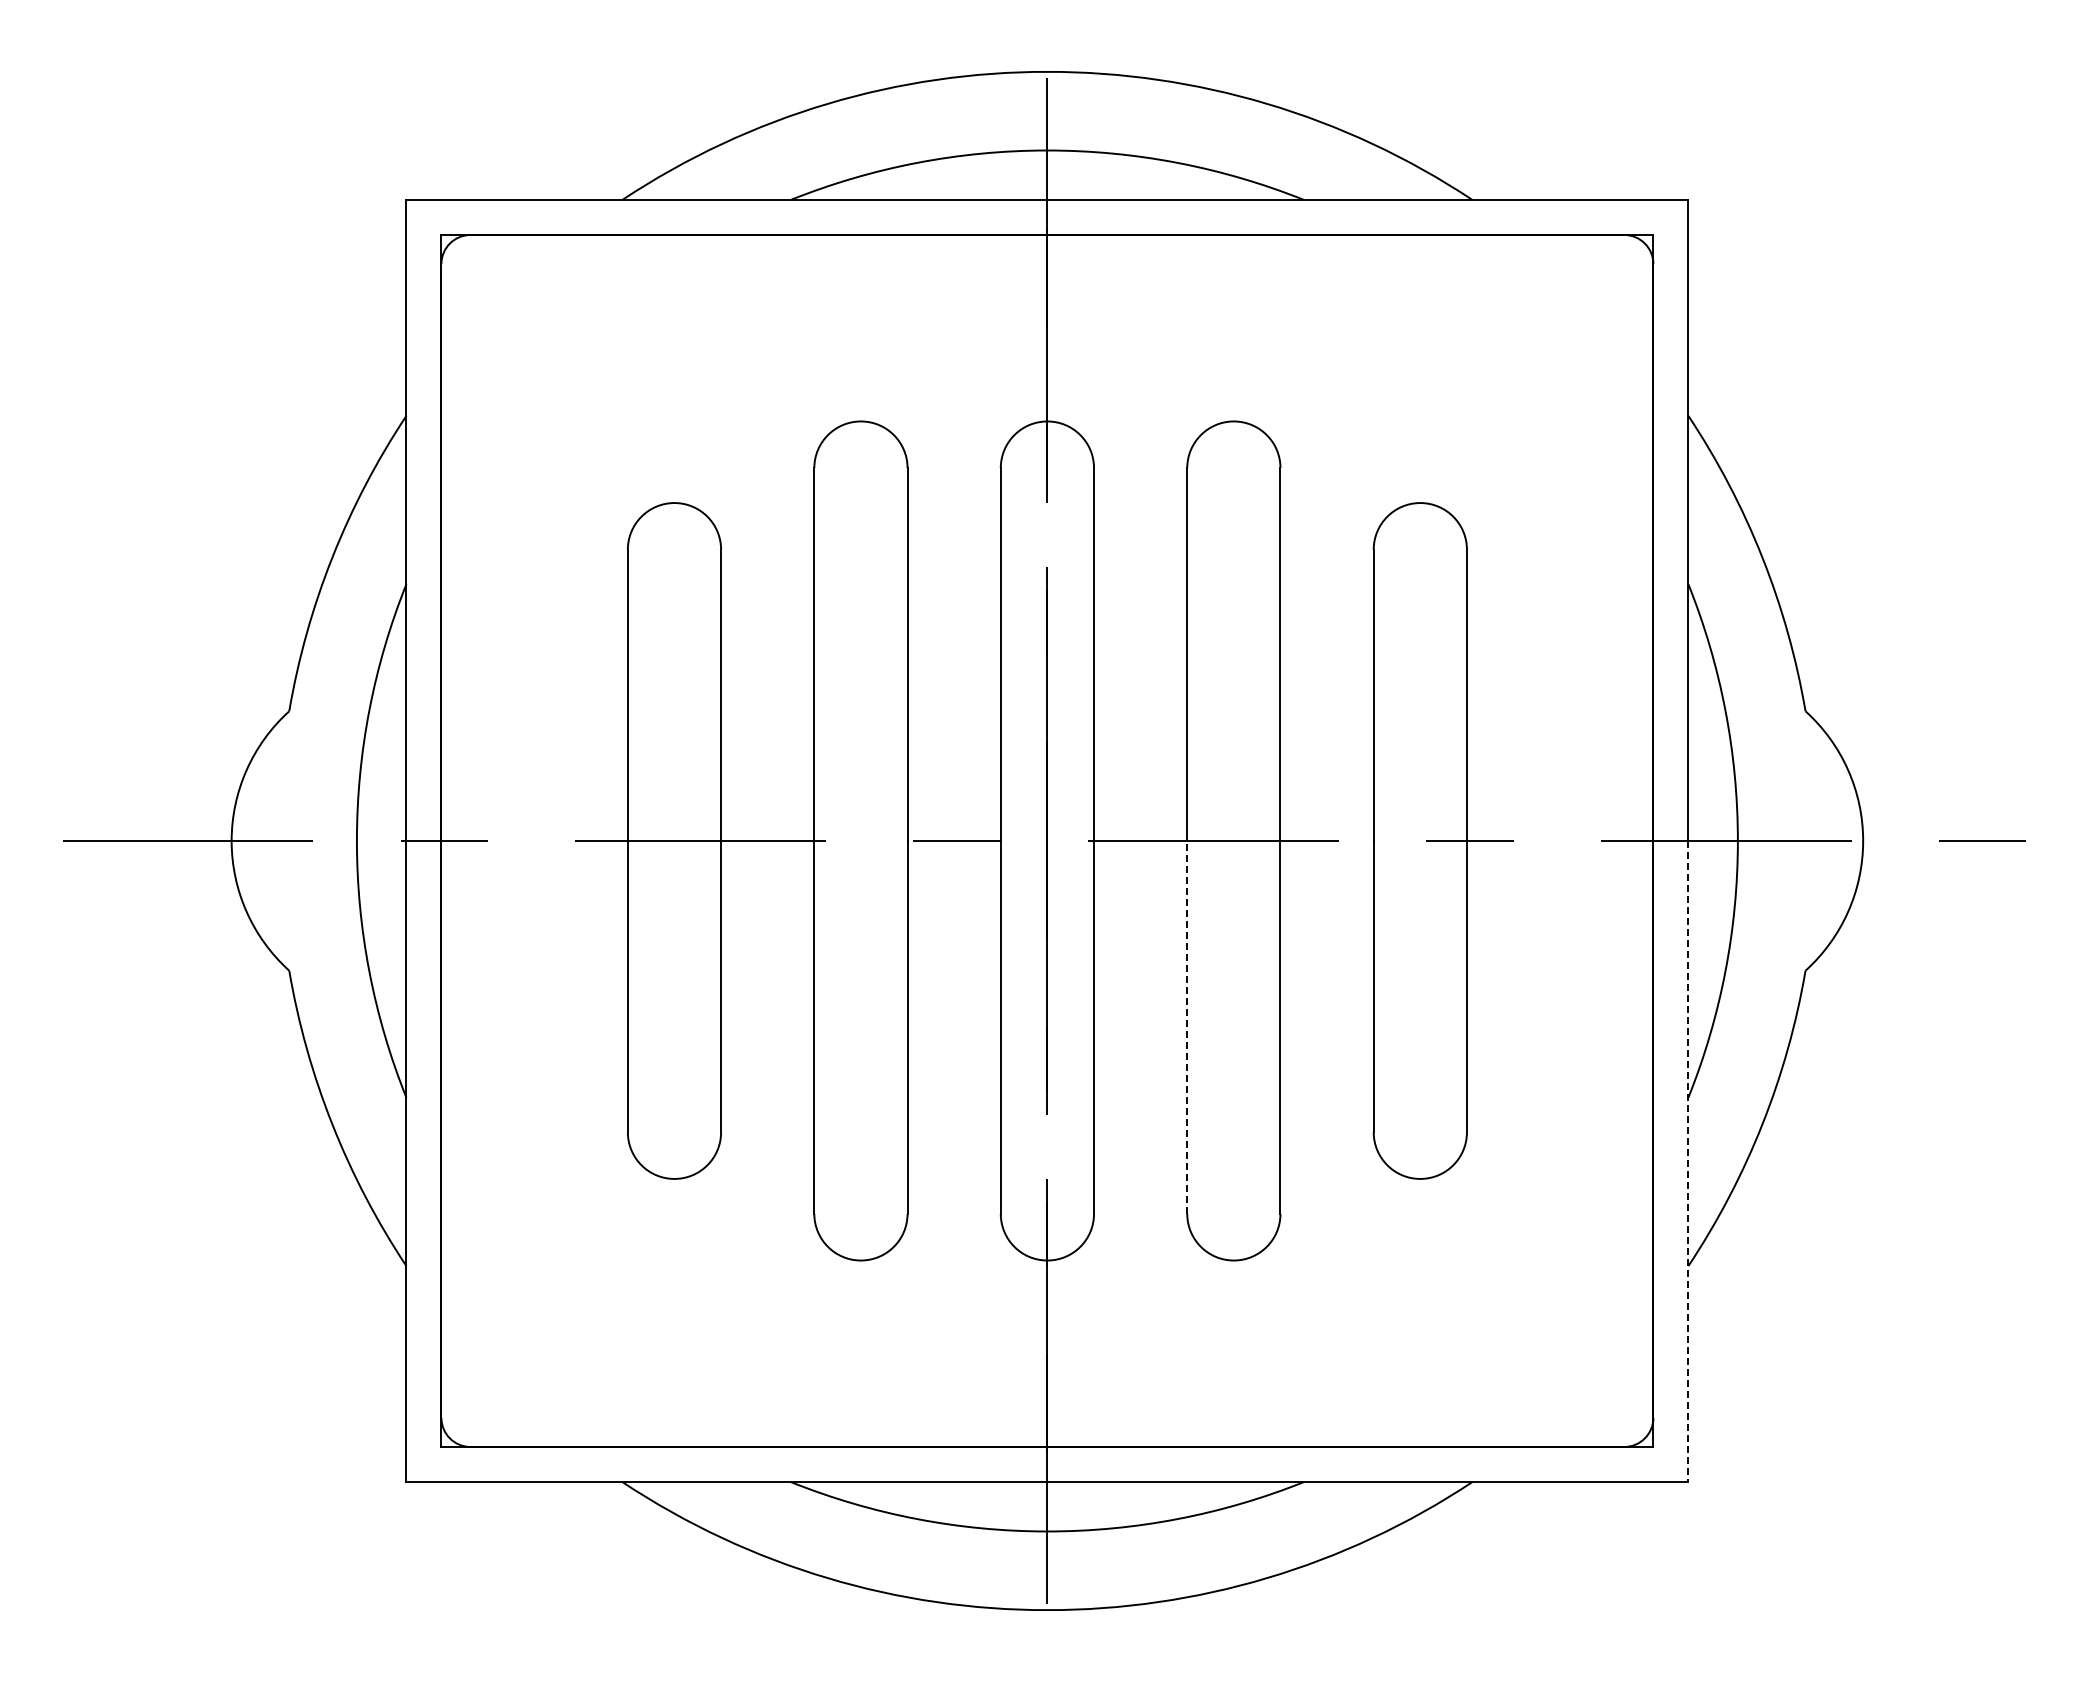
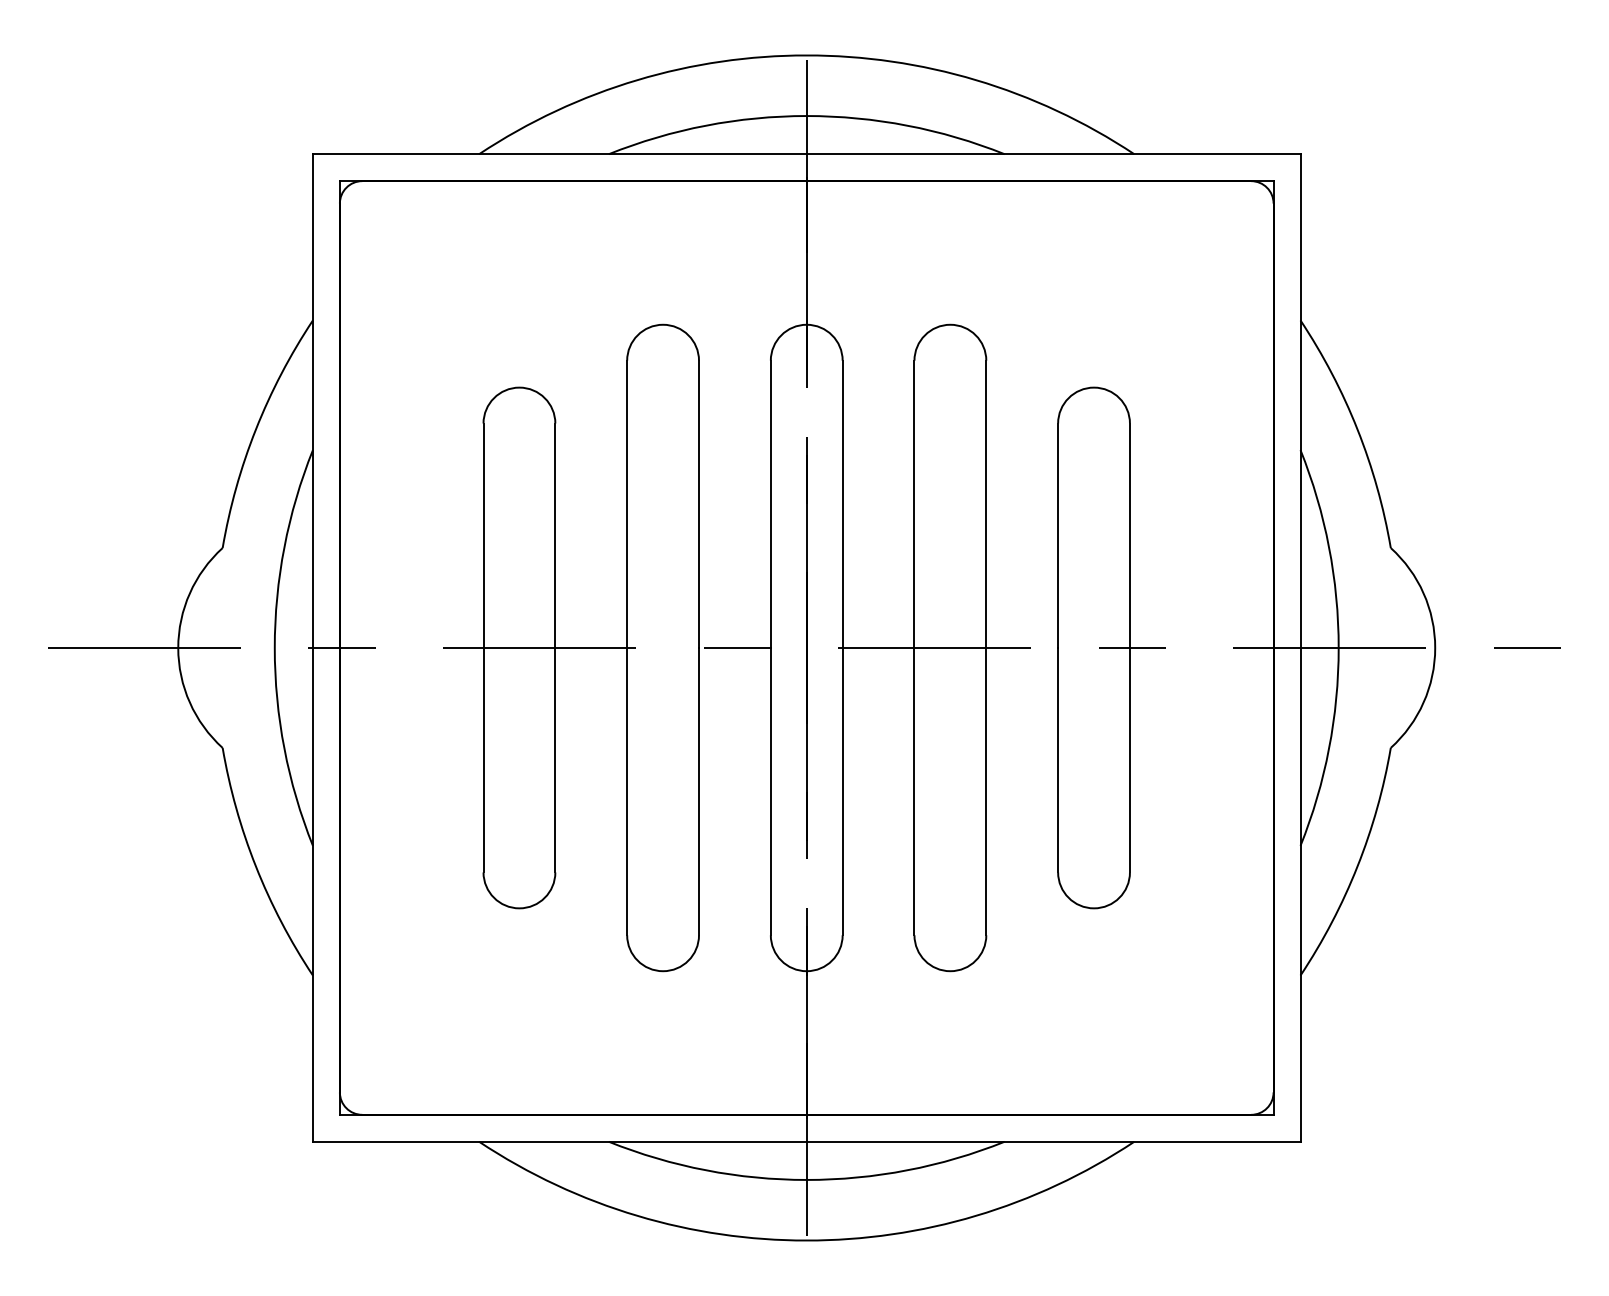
line: (1187, 1026) -> (914, 790), dashed -> solid
line: (1688, 1161) -> (1300, 894), dashed -> solid

